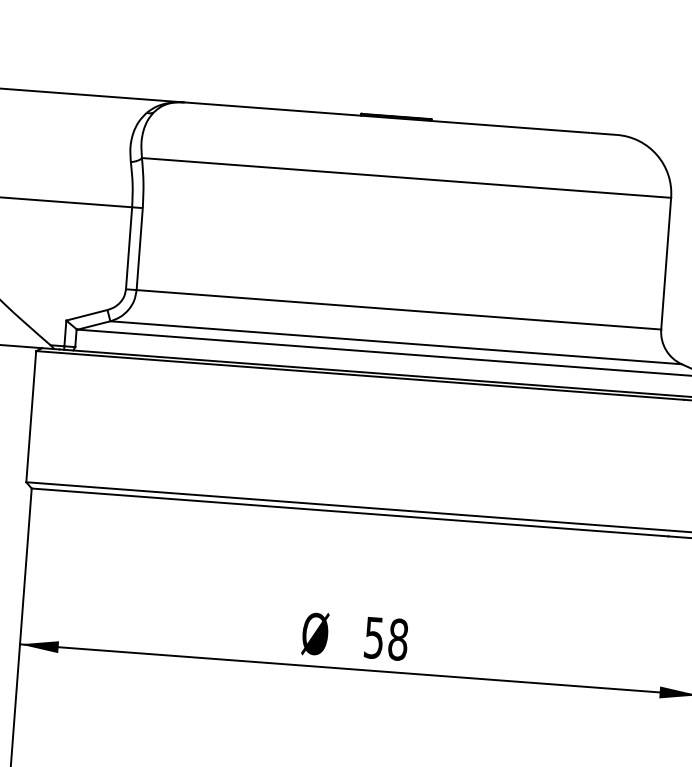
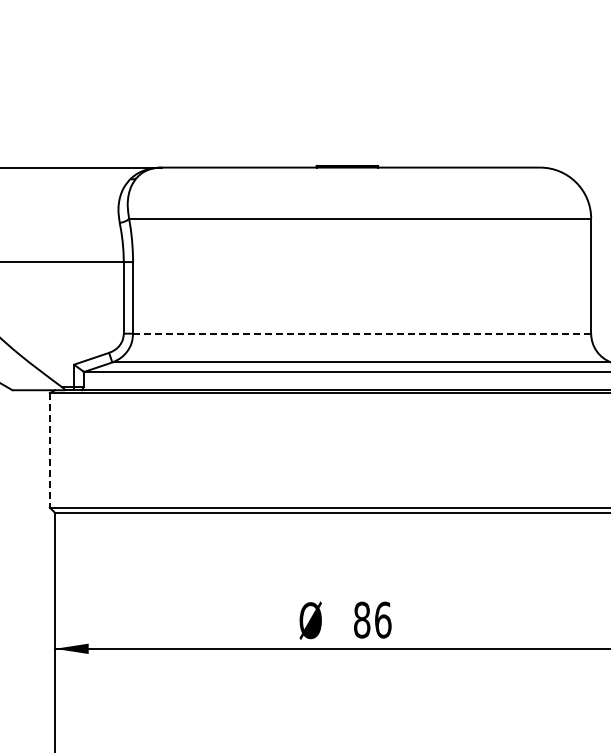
line: (399, 309) -> (362, 333), solid -> dashed
line: (30, 416) -> (49, 450), solid -> dashed
text: (386, 638) -> (372, 619), 58 -> 86

